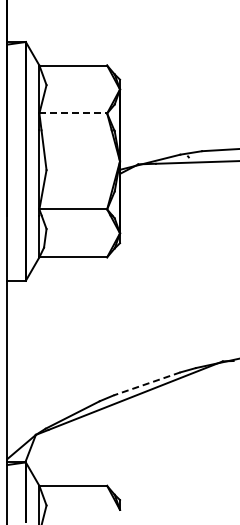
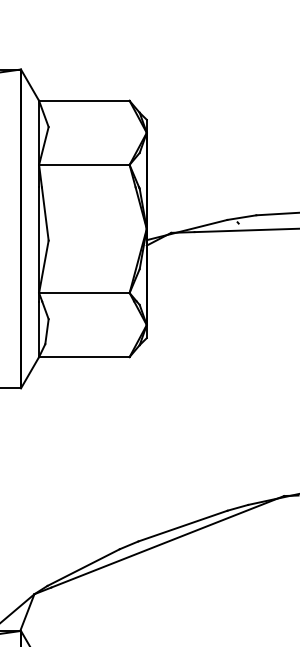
line: (73, 113) -> (84, 164), dashed -> solid
line: (146, 384) -> (182, 526), dashed -> solid

